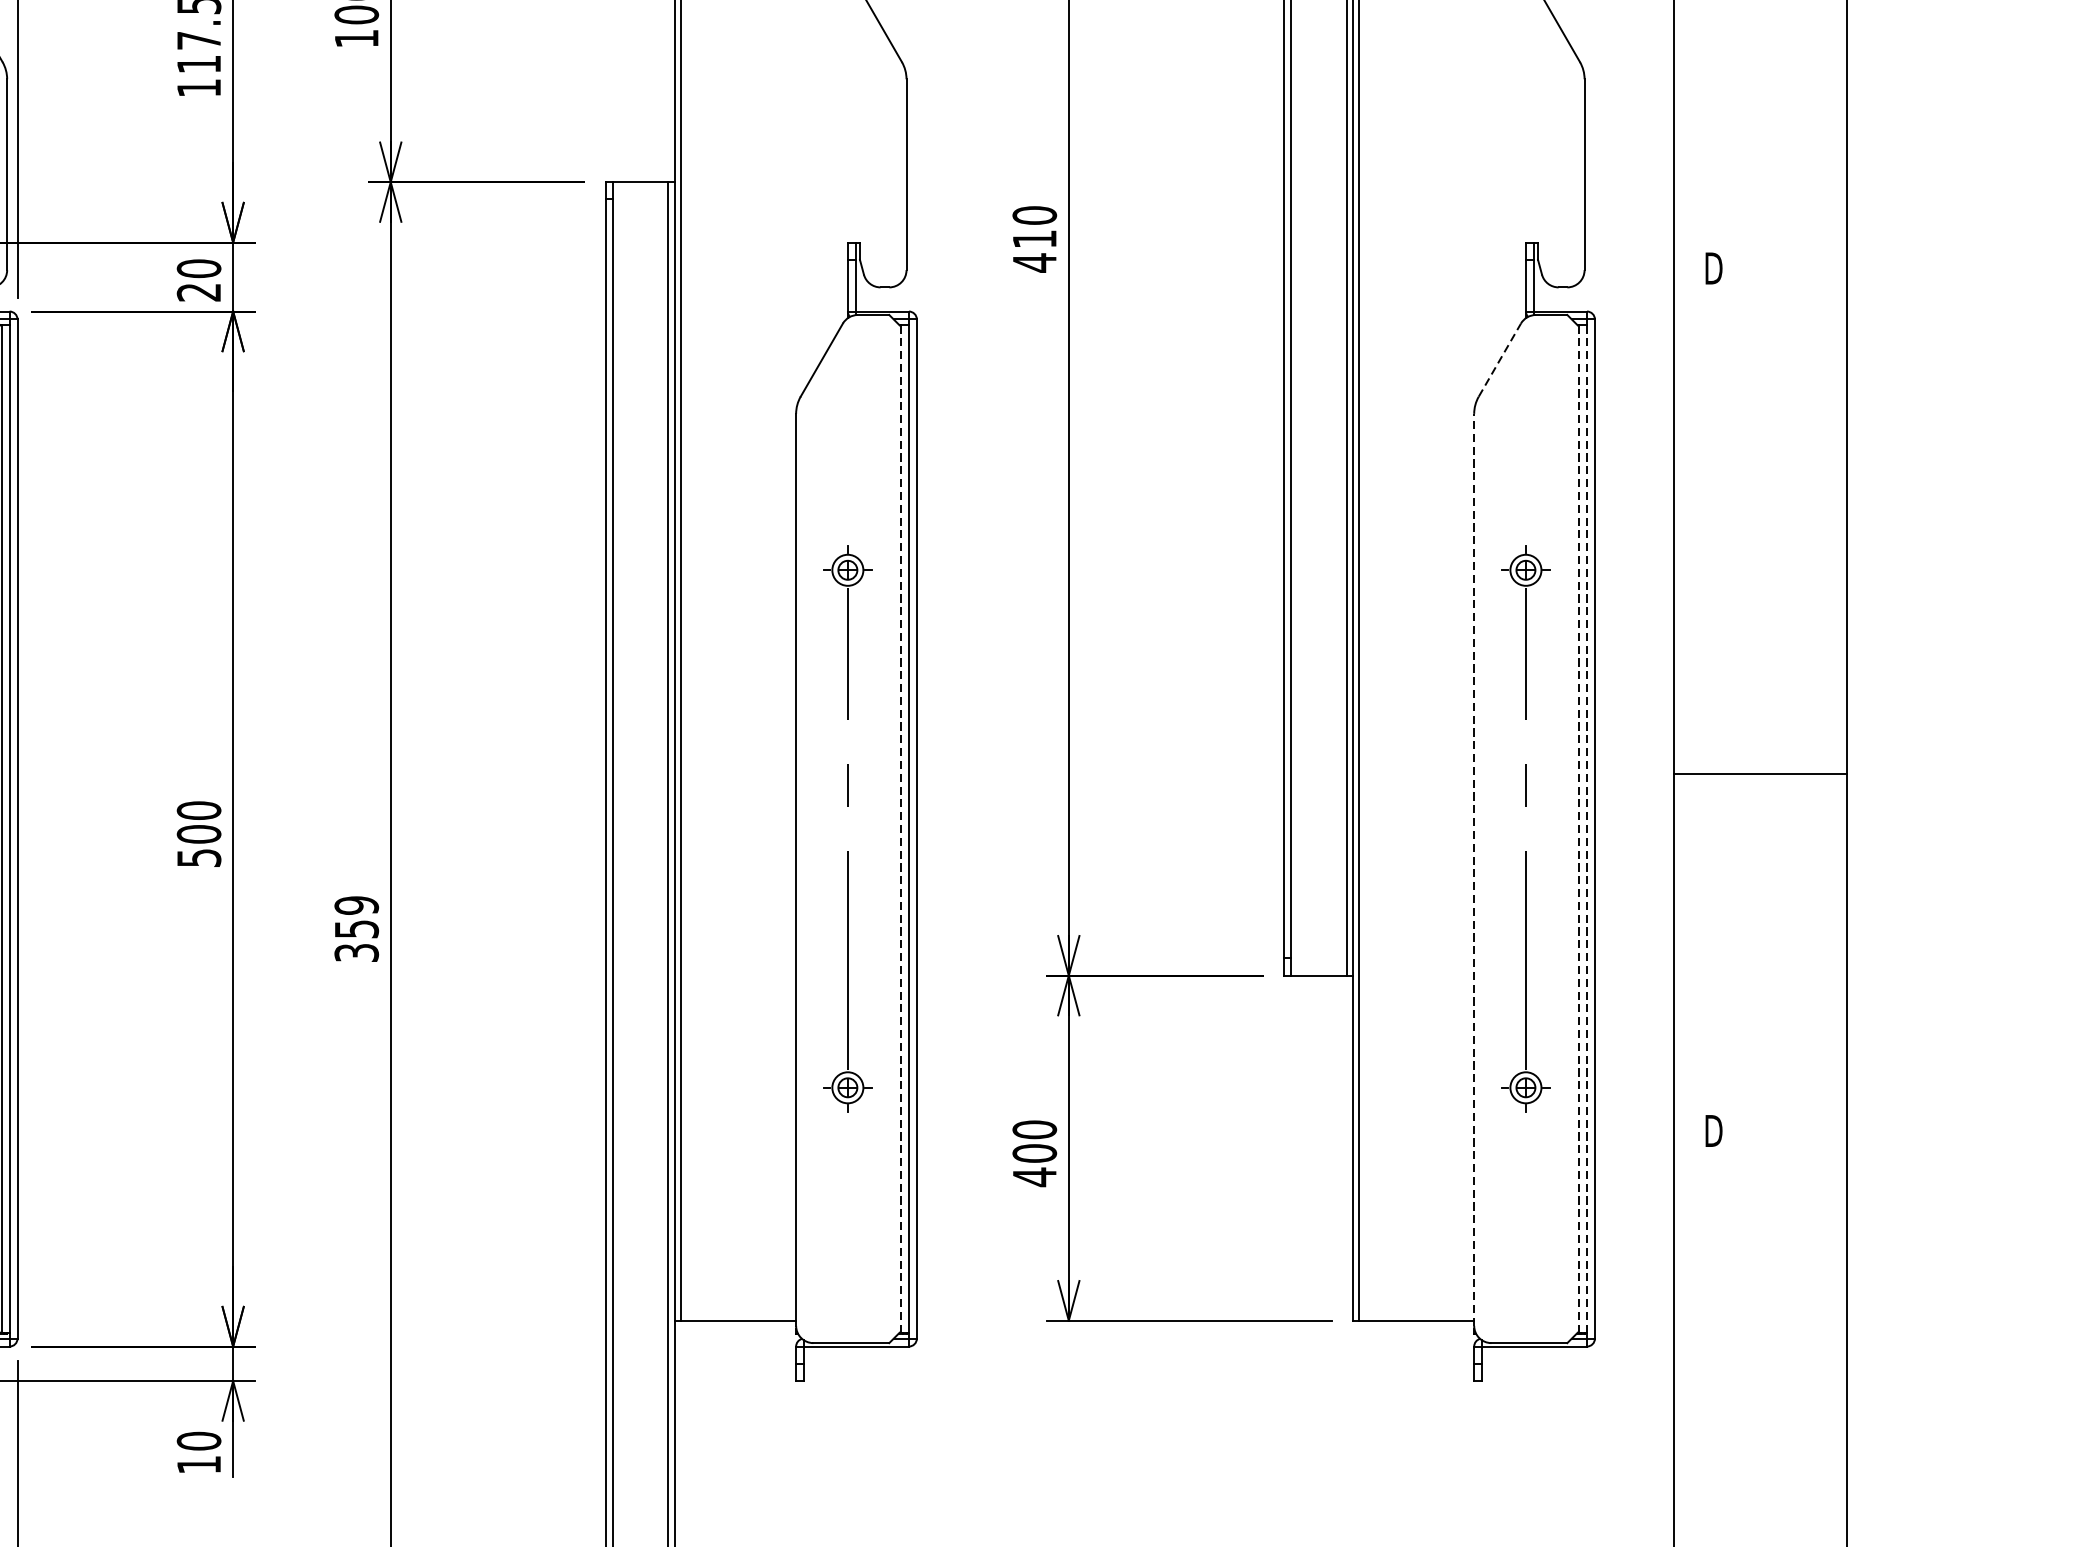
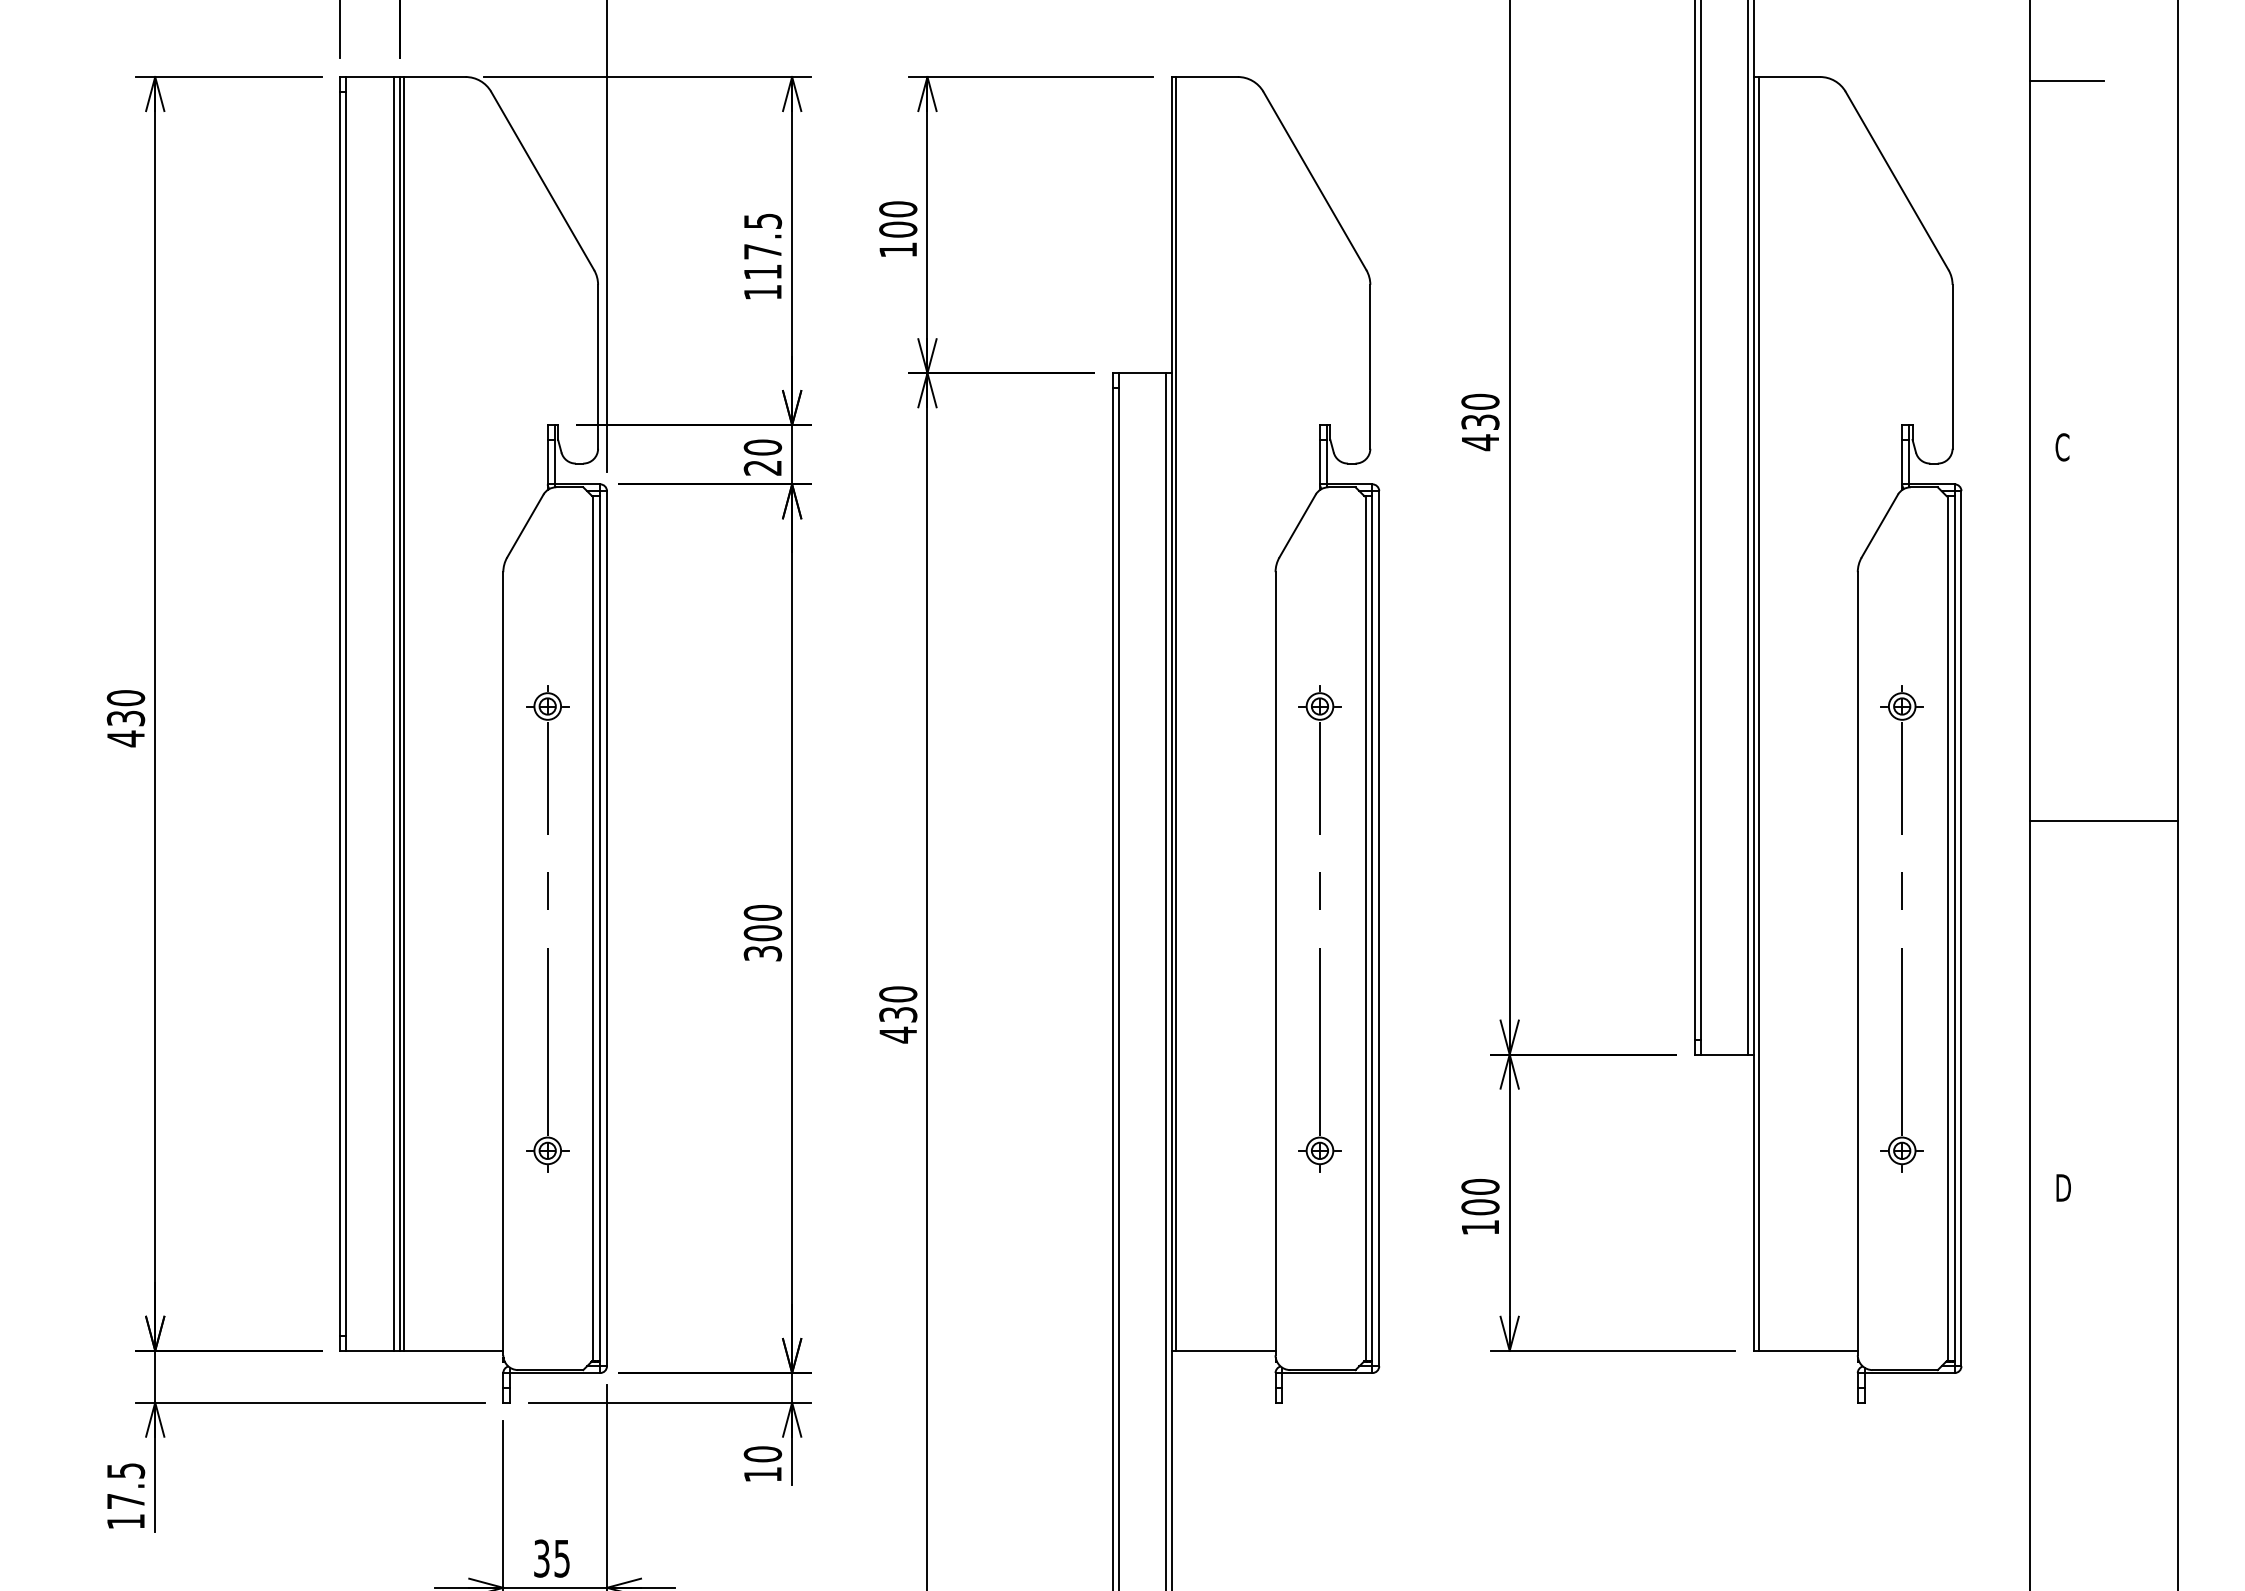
text: (1034, 238) -> (1480, 421), 410 -> 430
text: (1712, 268) -> (2062, 447), D -> C
line: (1500, 359) -> (1880, 525), dashed -> solid
line: (1760, 774) -> (2103, 821), moved
line: (900, 828) -> (1365, 928), dashed -> solid
line: (1578, 828) -> (1947, 928), dashed -> solid
line: (1586, 828) -> (1954, 928), dashed -> solid
text: (198, 857) -> (762, 953), 500 -> 300
line: (1473, 869) -> (1857, 963), dashed -> solid
text: (357, 928) -> (898, 1014), 359 -> 430
text: (1034, 1177) -> (1480, 1227), 400 -> 100

